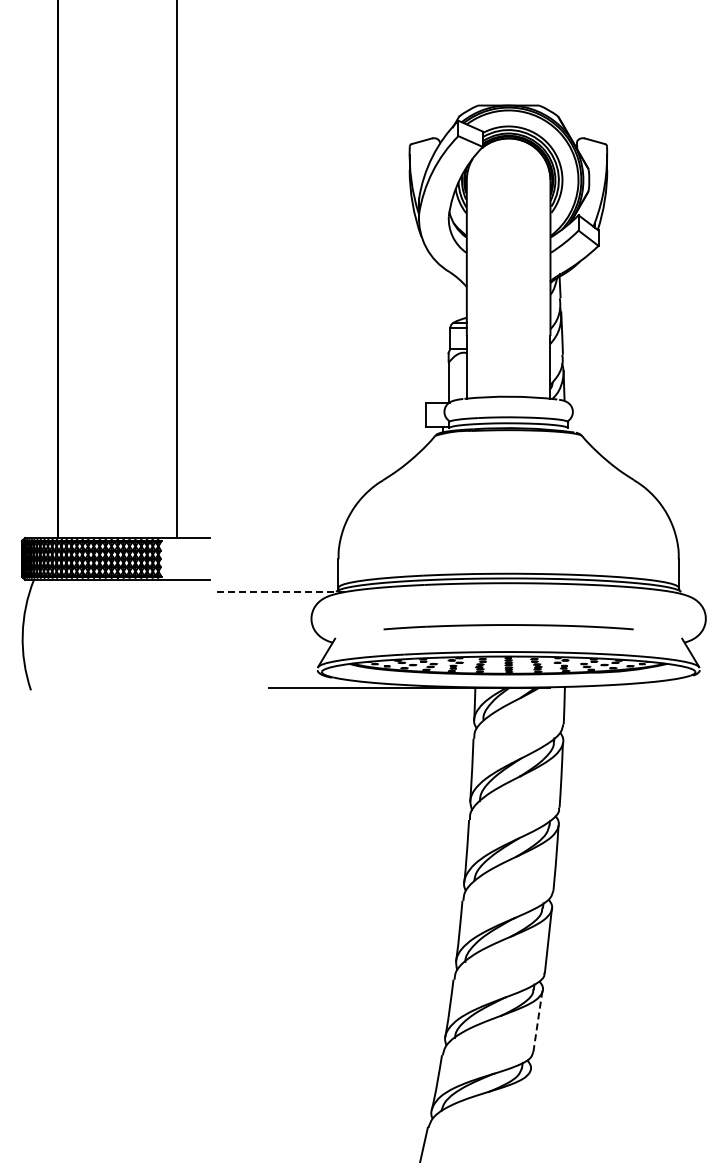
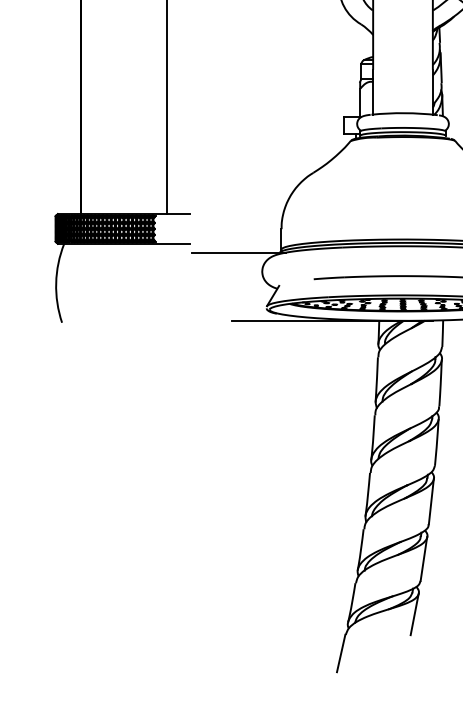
line: (278, 592) -> (238, 252), dashed -> solid
line: (538, 1020) -> (424, 558), dashed -> solid
line: (524, 1098) -> (414, 614), added

